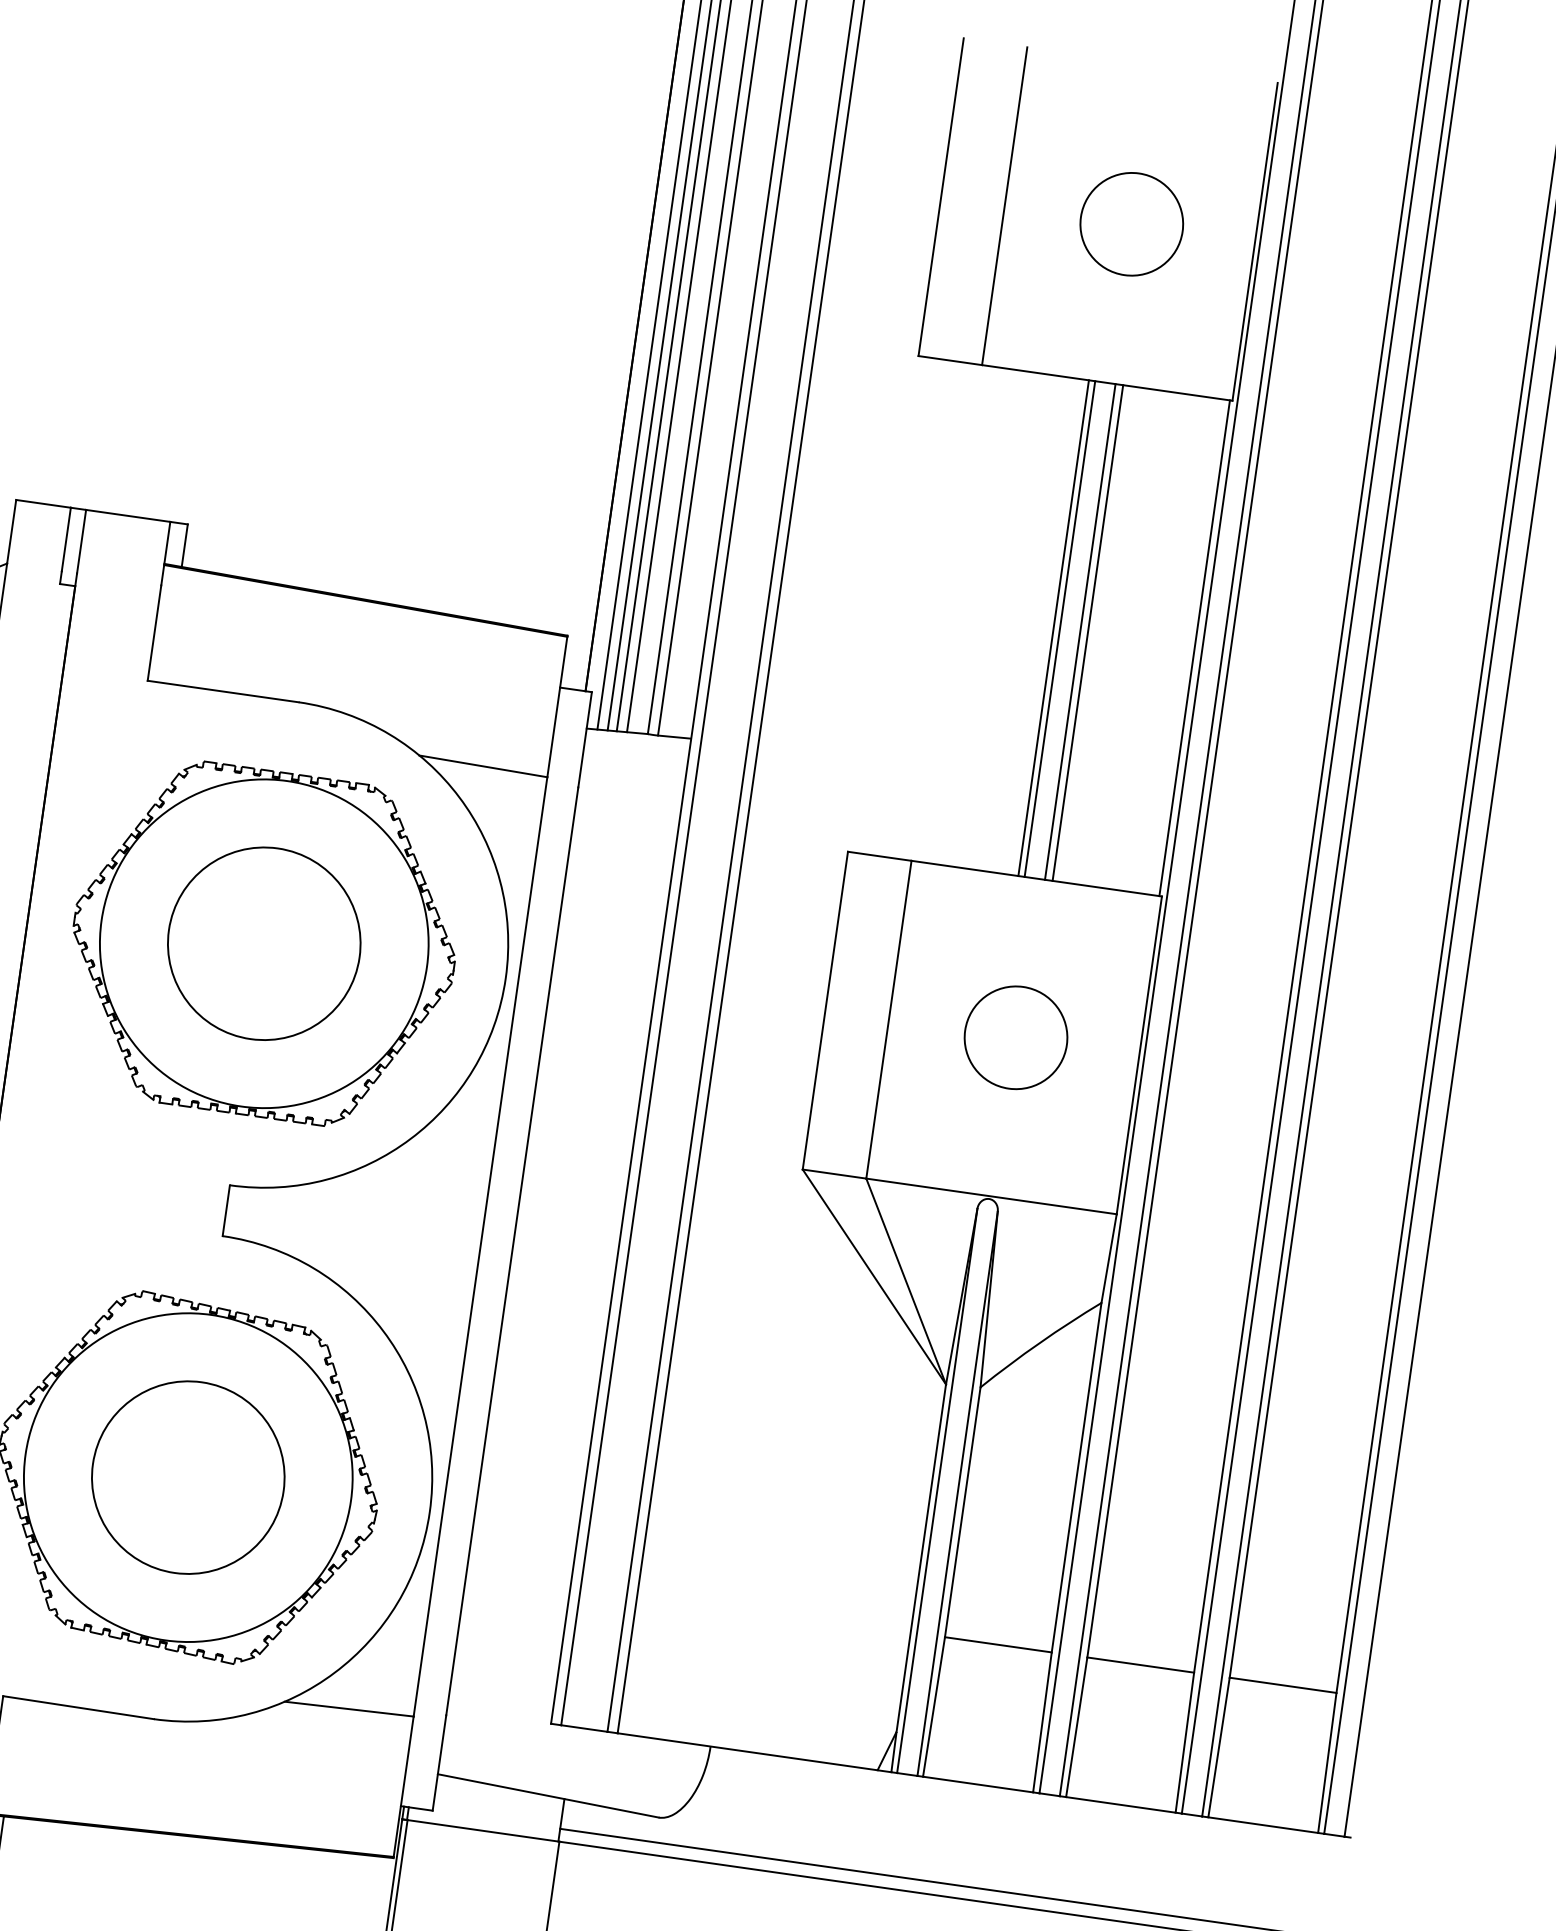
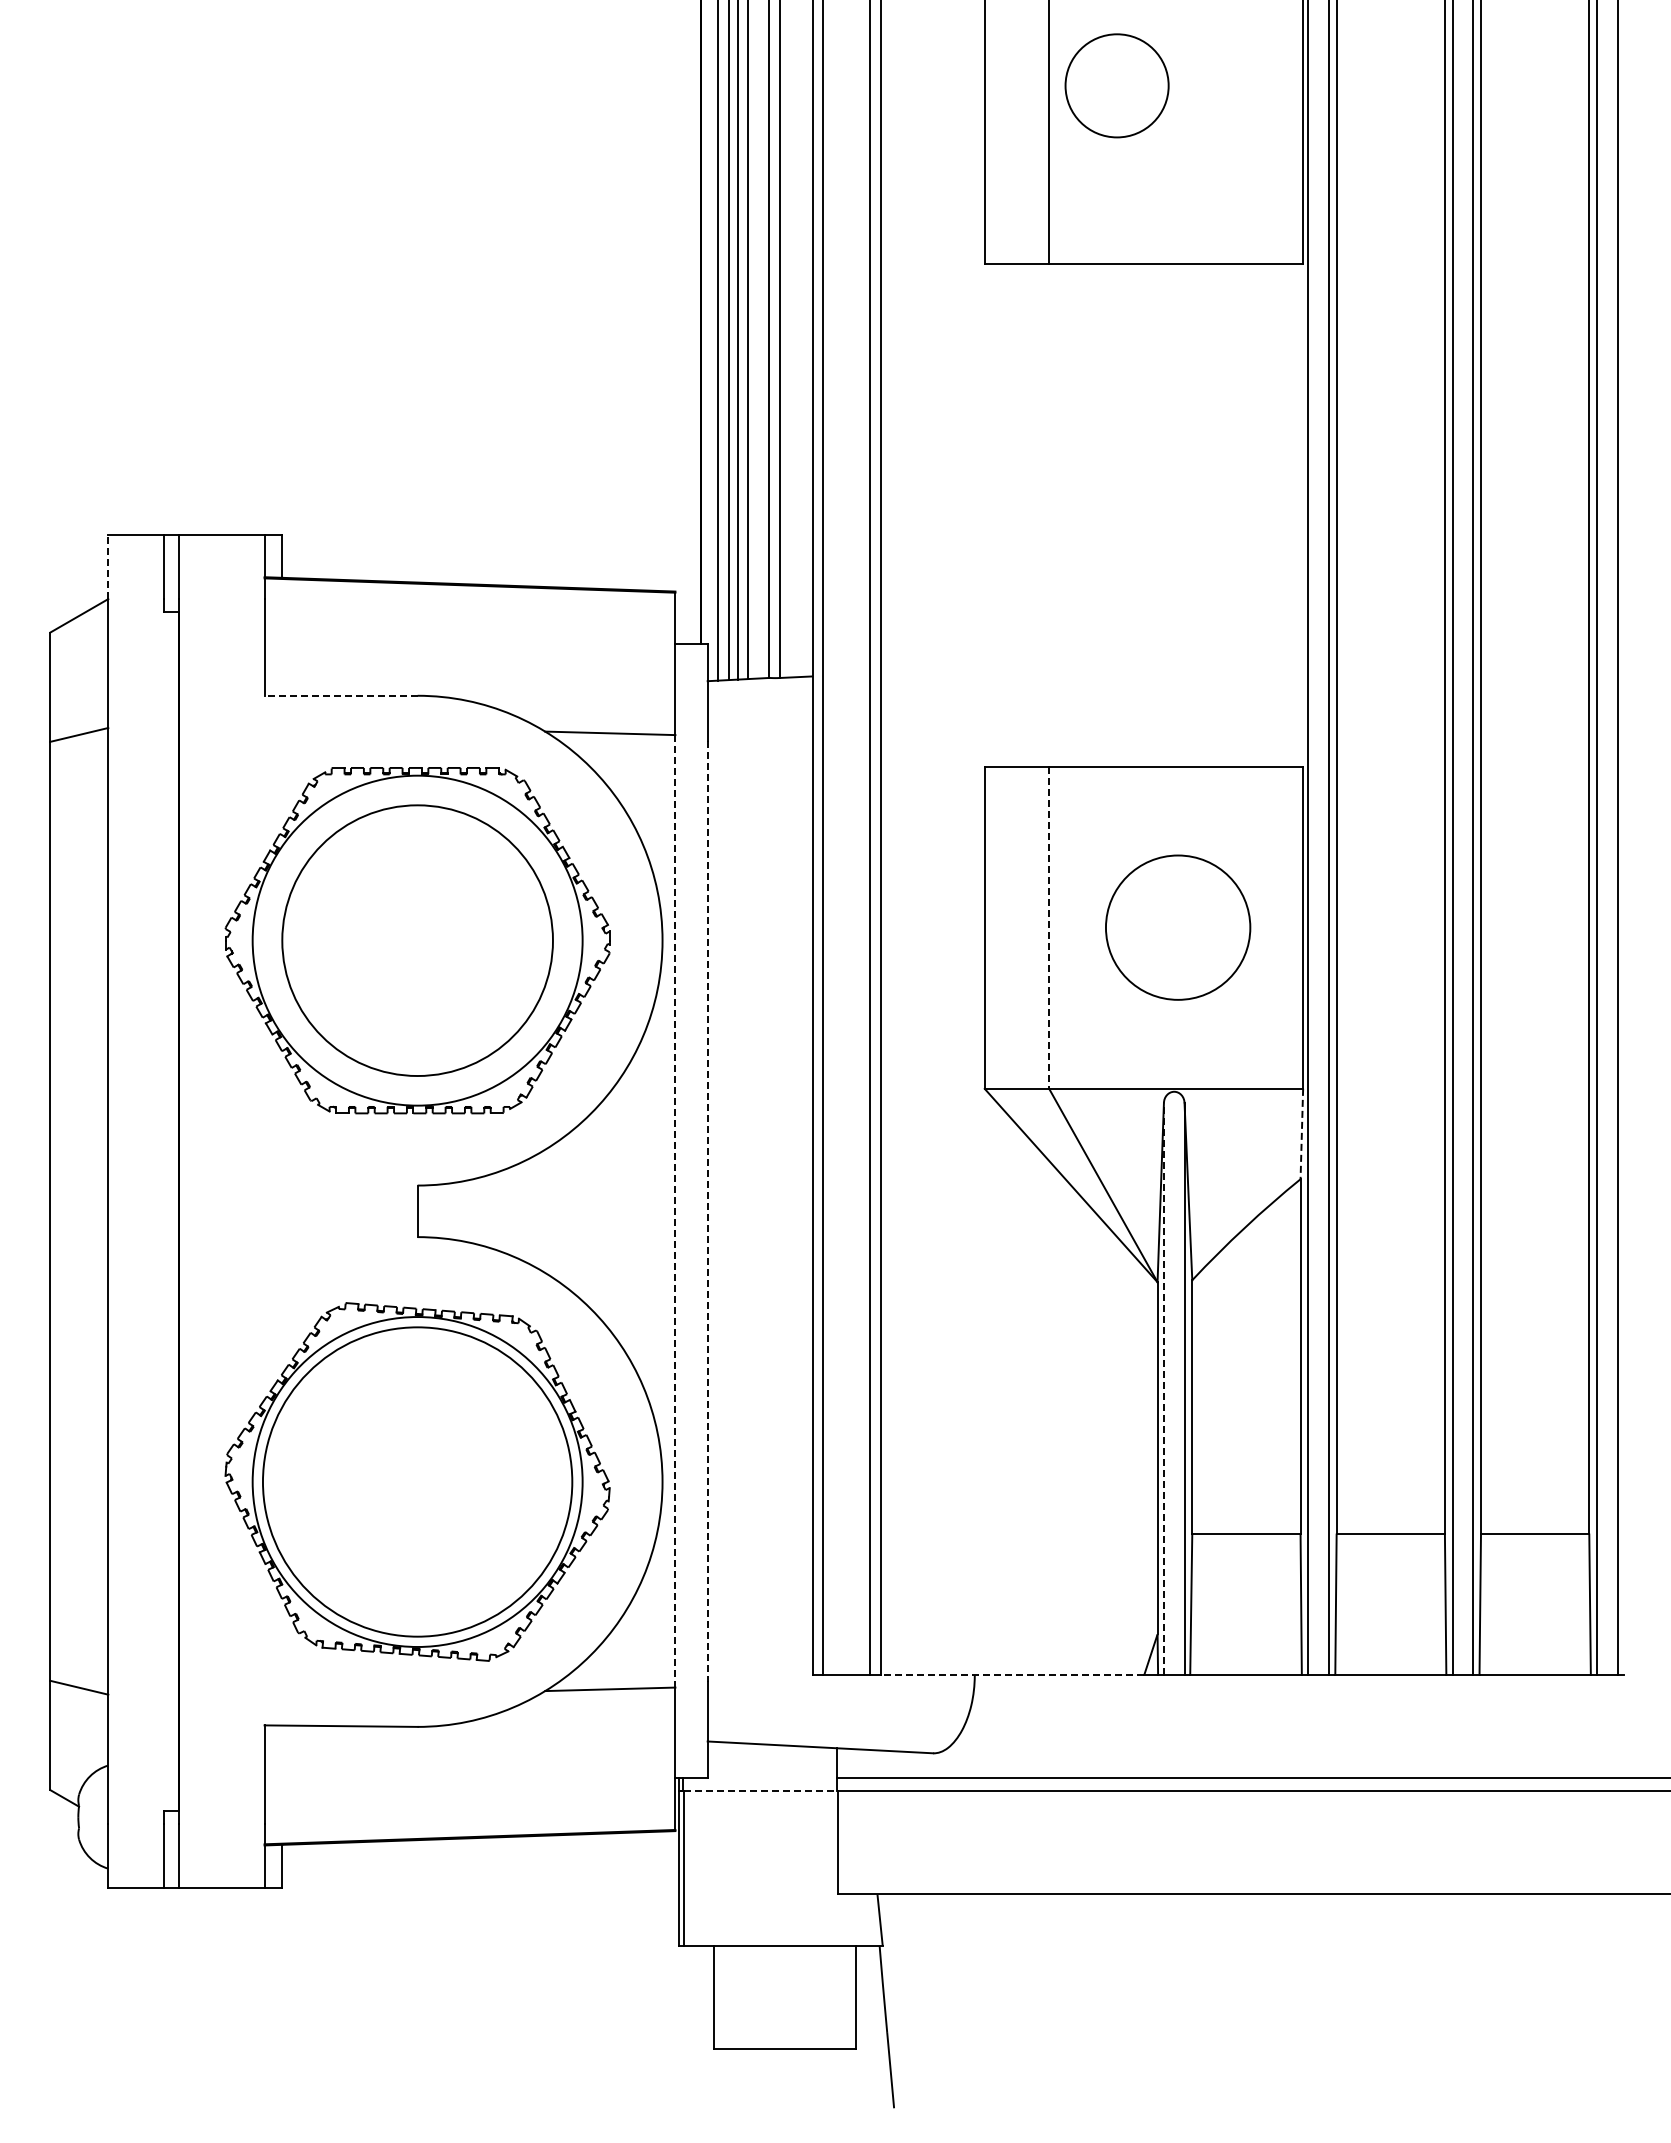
circle: (1131, 223) -> (1116, 85), moved
line: (11, 531) -> (108, 566), solid -> dashed
line: (1053, 627) -> (1157, 514), removed
line: (1059, 628) -> (1163, 514), removed
line: (1080, 631) -> (1184, 514), removed
line: (1088, 632) -> (1192, 514), removed
line: (1194, 647) -> (1300, 514), removed
line: (223, 691) -> (341, 695), solid -> dashed
circle: (264, 943) -> (417, 940), size x1.4
line: (889, 1020) -> (1049, 928), solid -> dashed
circle: (1015, 1037) -> (1177, 927), size x1.4
line: (480, 1247) -> (675, 1211), solid -> dashed
line: (512, 1251) -> (707, 1211), solid -> dashed
line: (1108, 1258) -> (1301, 1134), solid -> dashed
circle: (188, 1477) -> (417, 1481), size x1.6
line: (936, 1490) -> (1163, 1388), solid -> dashed
line: (747, 1751) -> (1012, 1675), solid -> dashed
line: (483, 1831) -> (761, 1791), solid -> dashed

